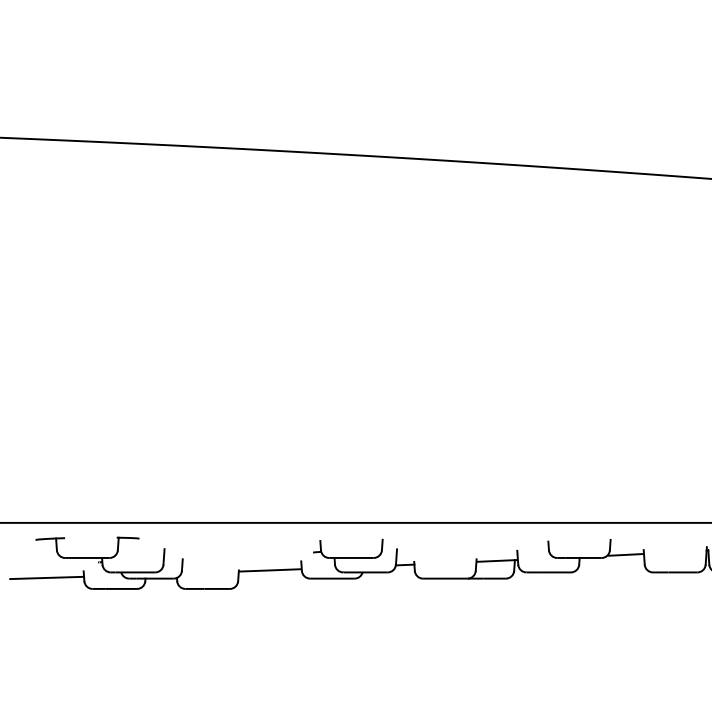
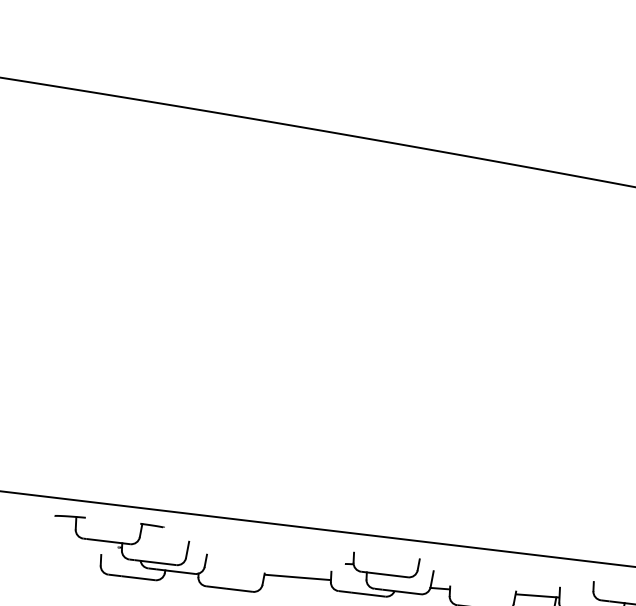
line: (47, 577) -> (62, 556), removed

